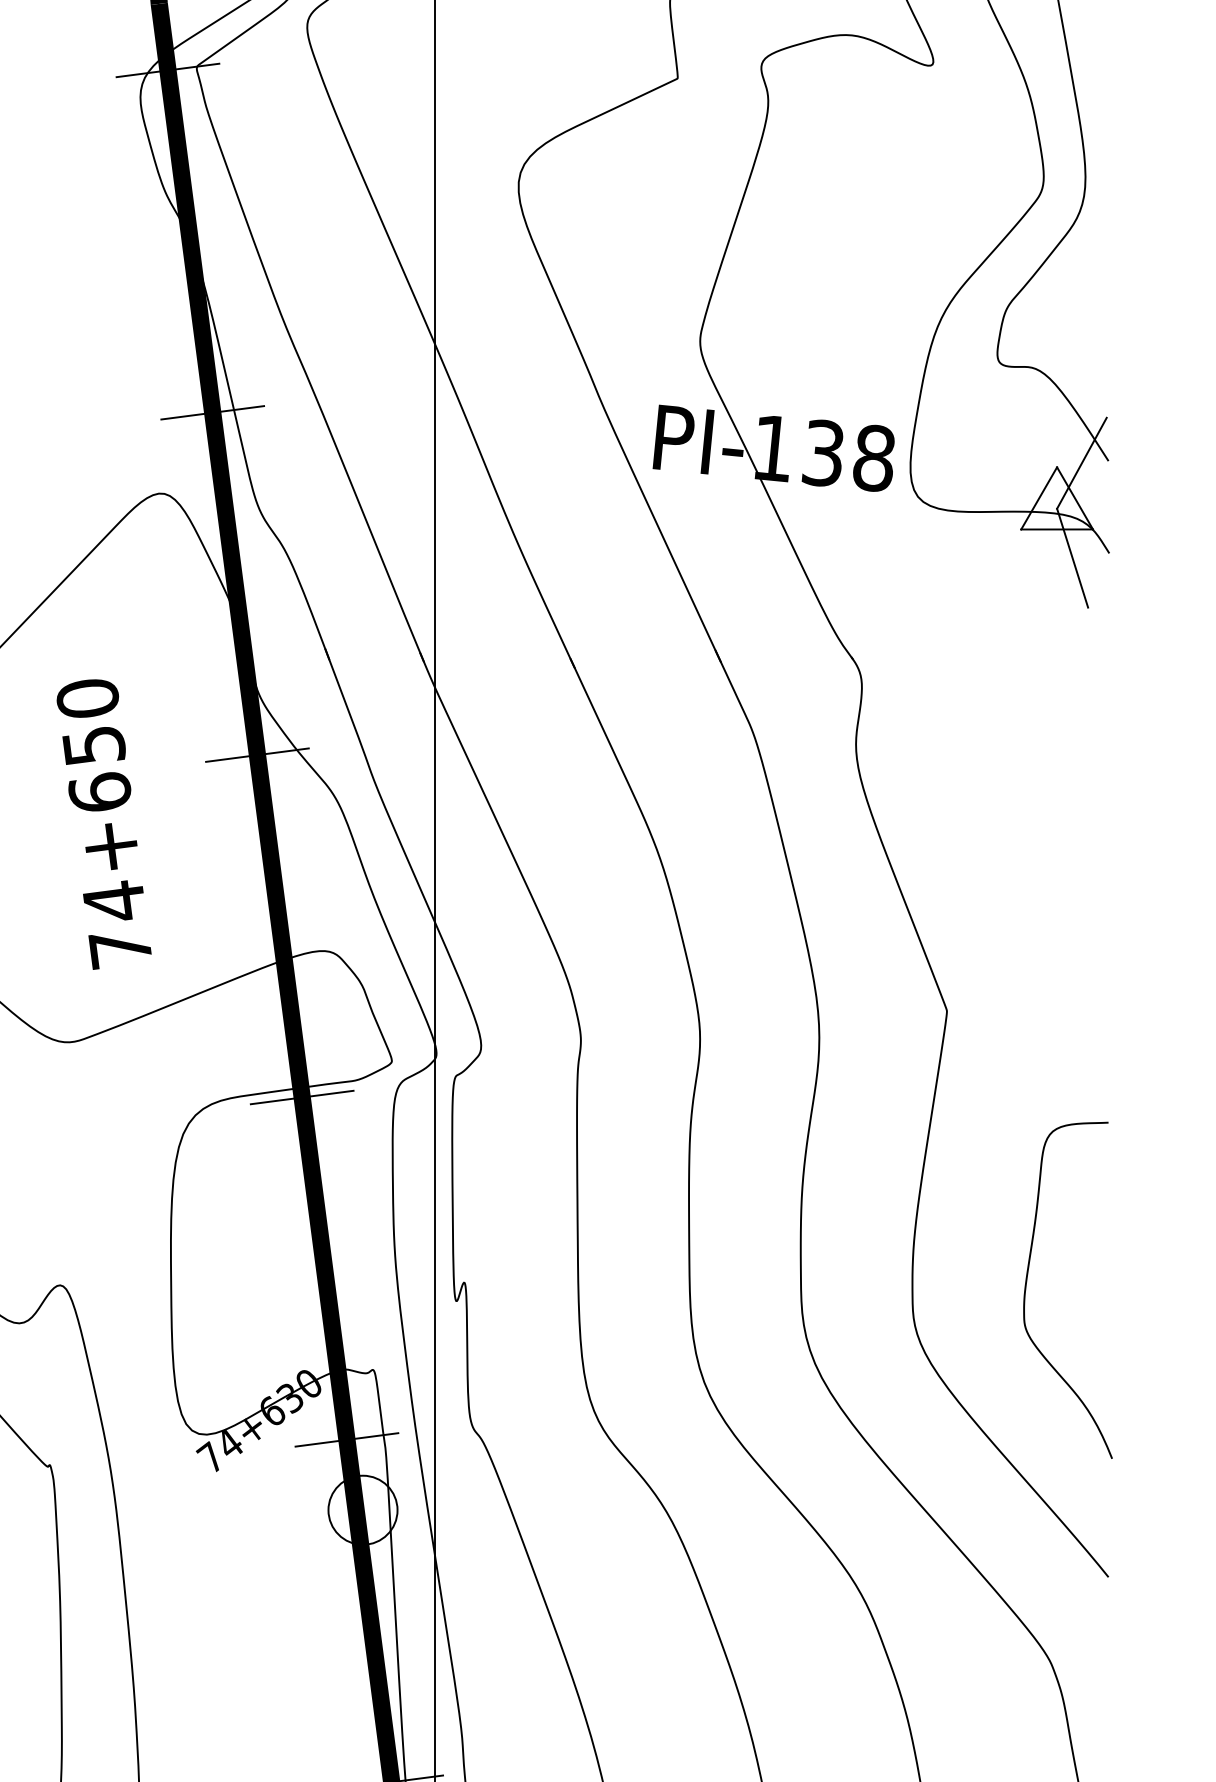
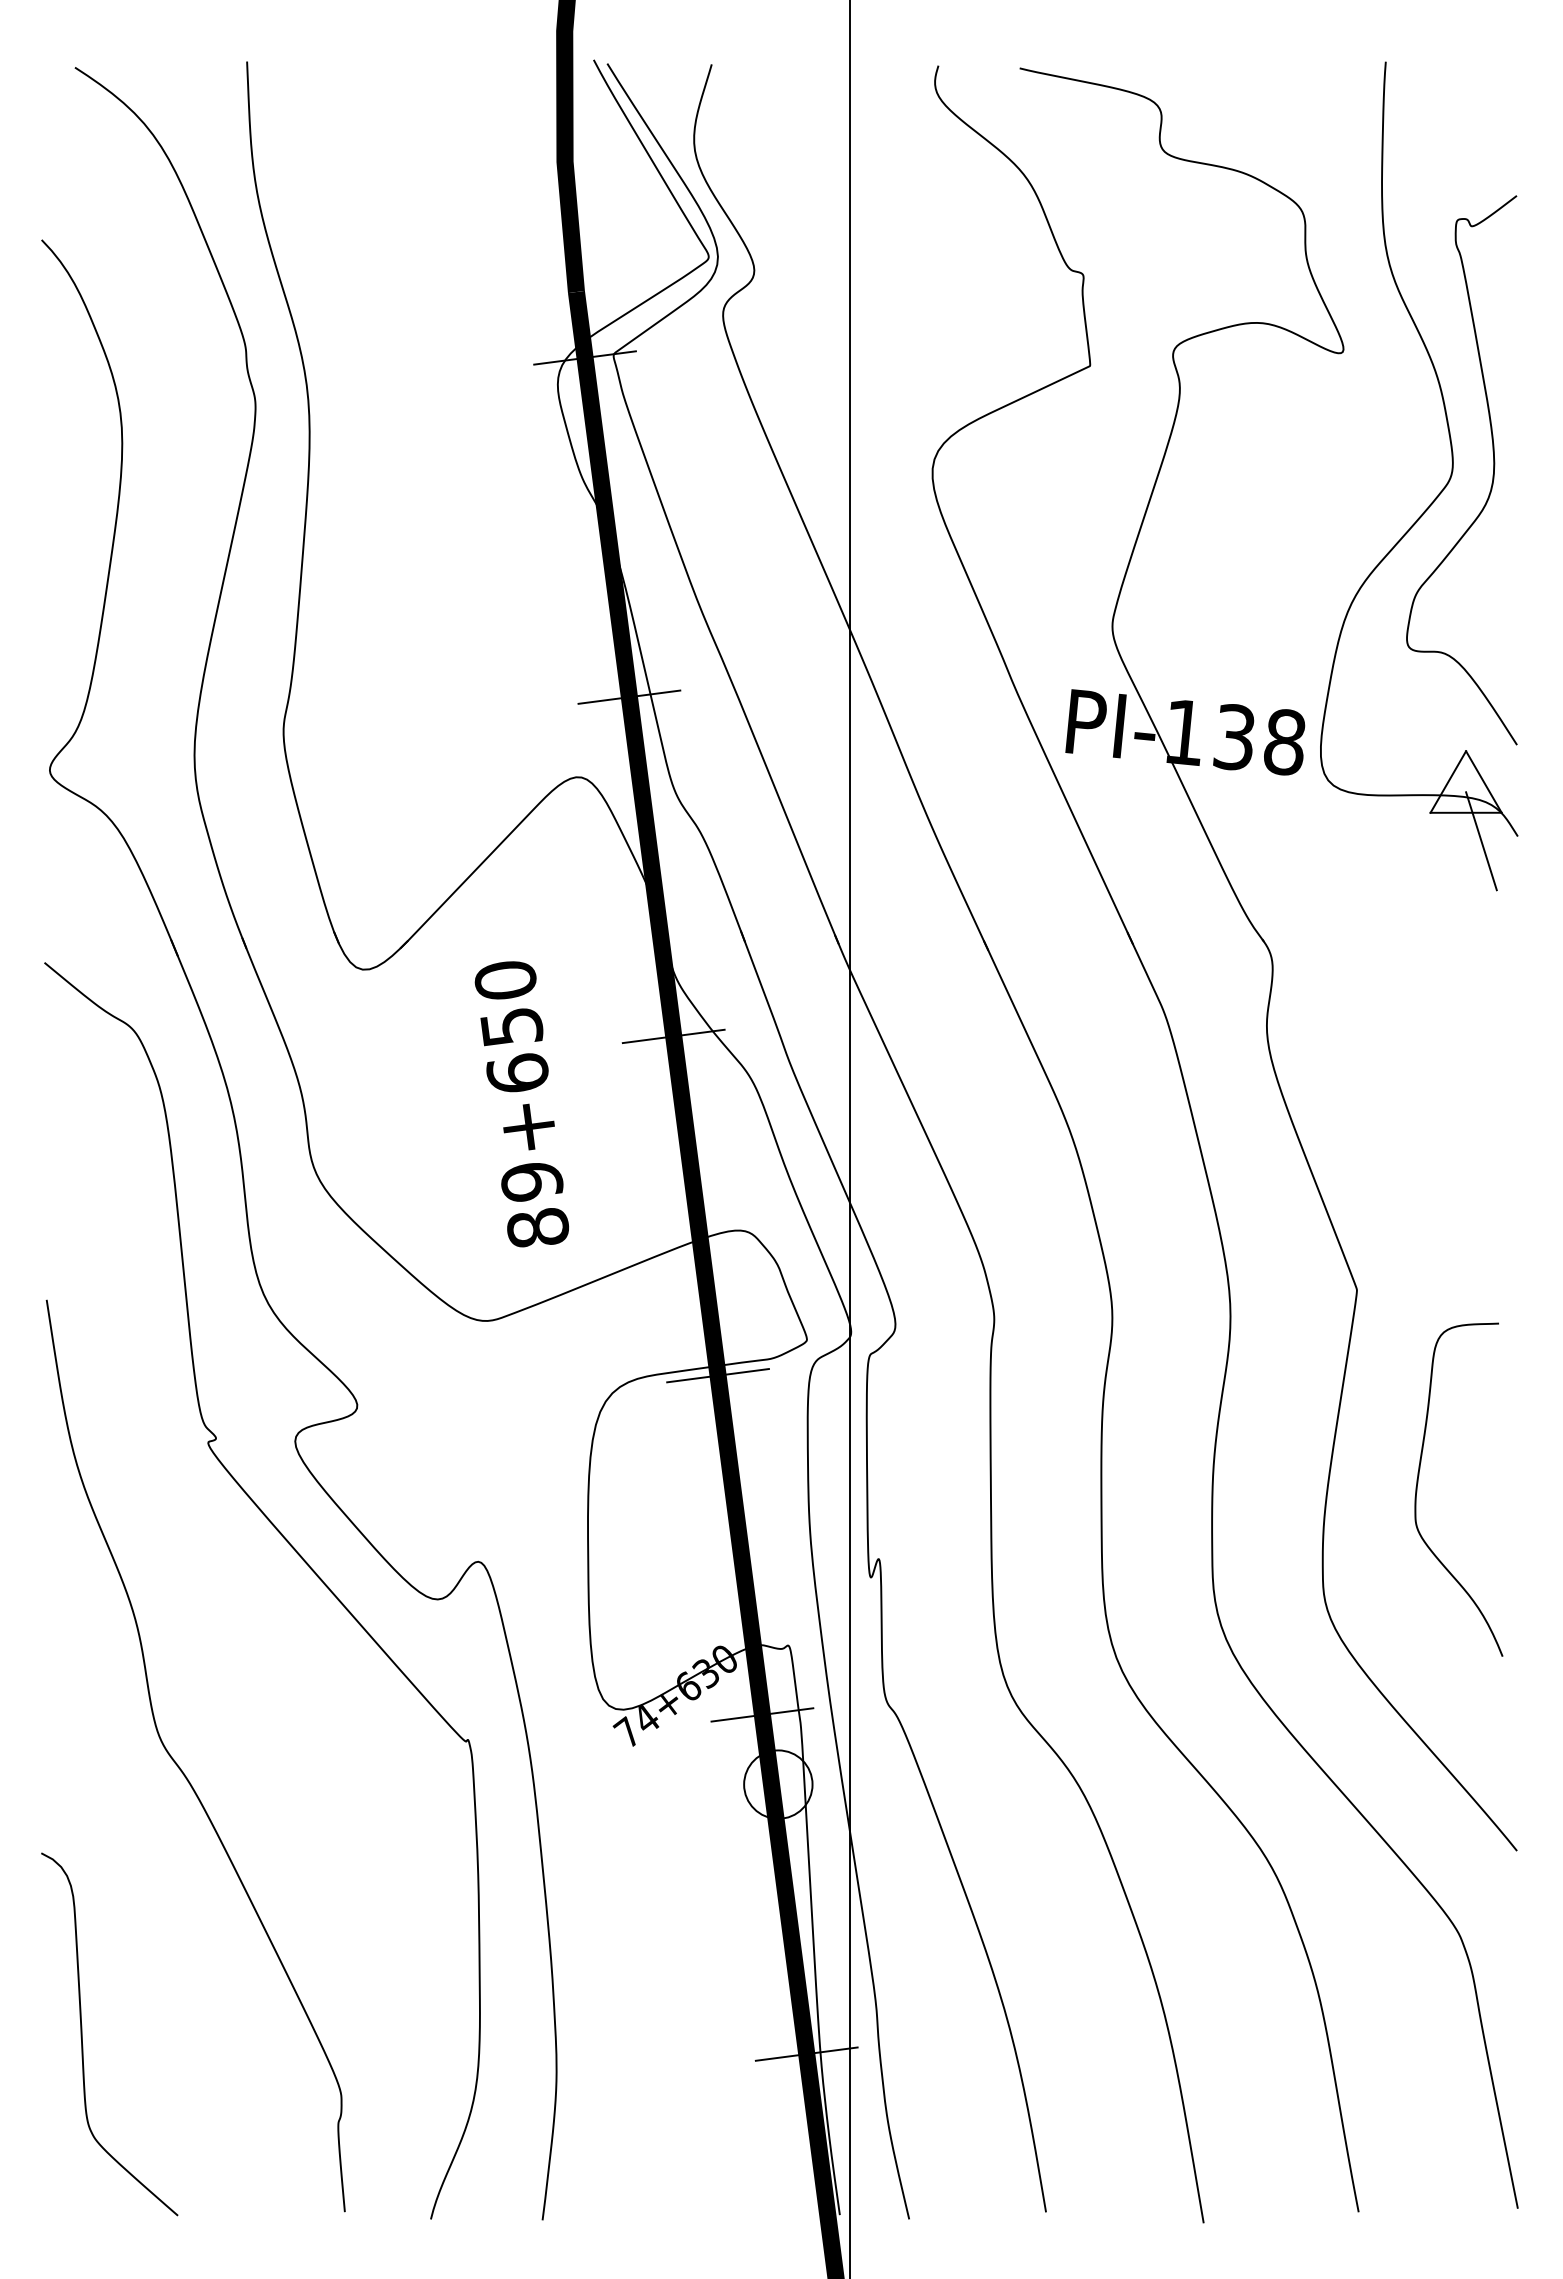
line: (1081, 463) -> (1490, 747), removed
text: (116, 924) -> (534, 1204), 74+650 -> 89+650
curve: (1027, 1284) -> (1418, 1483), moved

